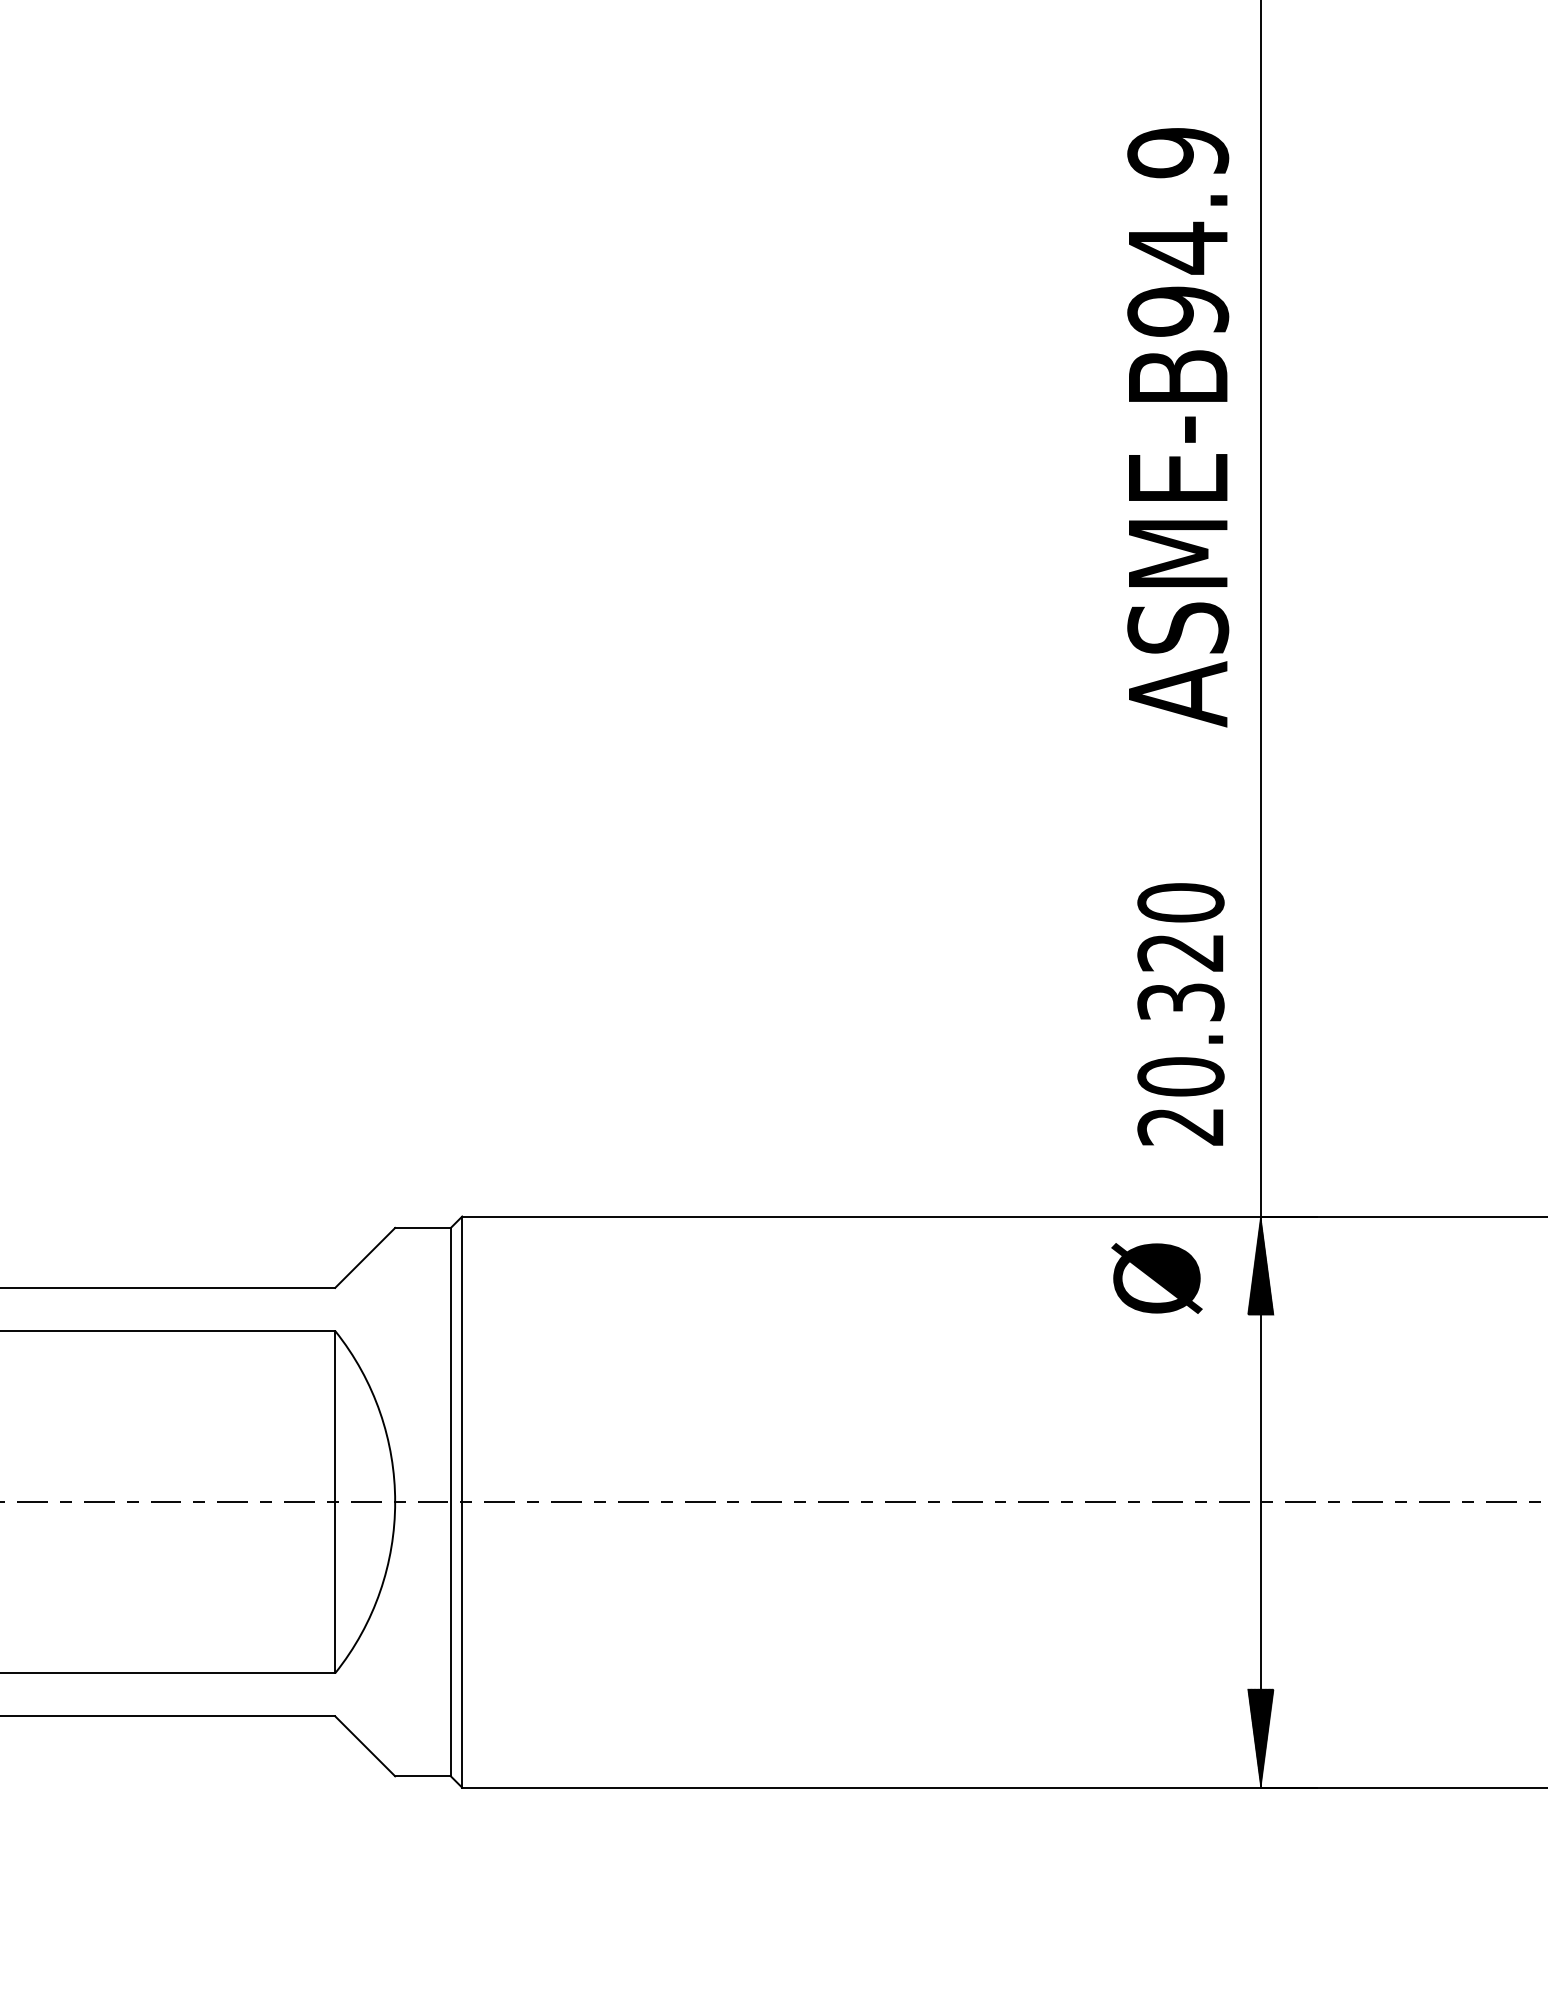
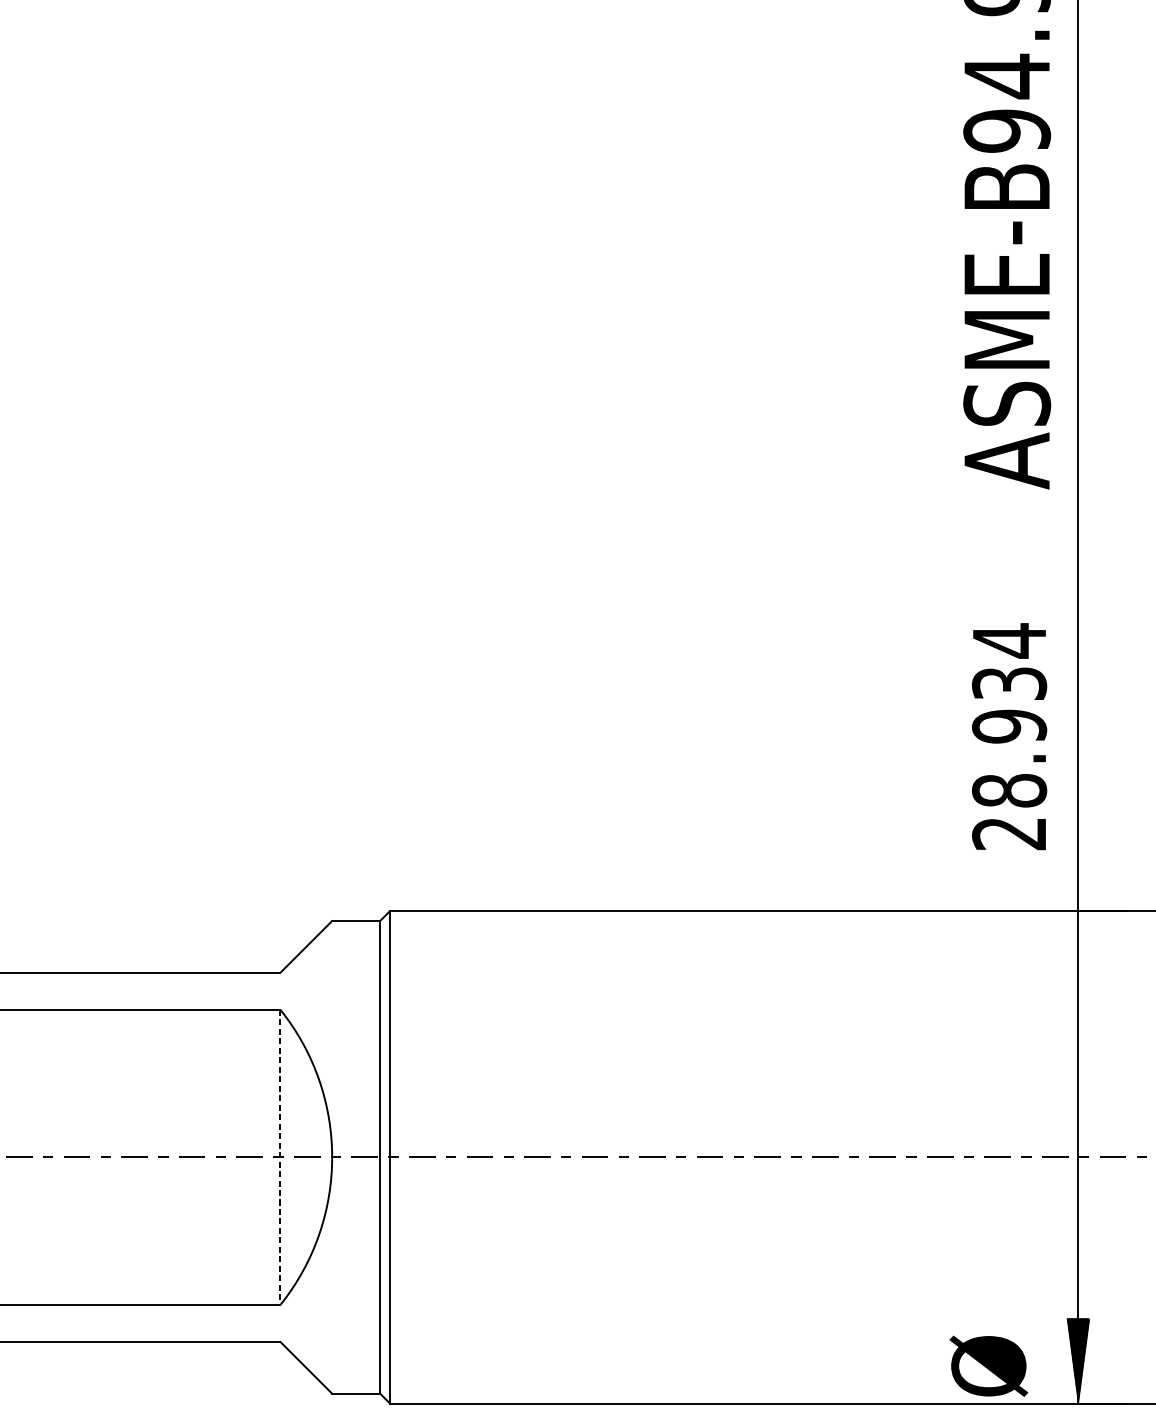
text: (1180, 989) -> (1009, 715), 20.320 -> 28.934
hatch: (1260, 1265) -> (1078, 953), removed
text: (1156, 1278) -> (988, 1366), moved
line: (335, 1502) -> (280, 1157), solid -> dashed

